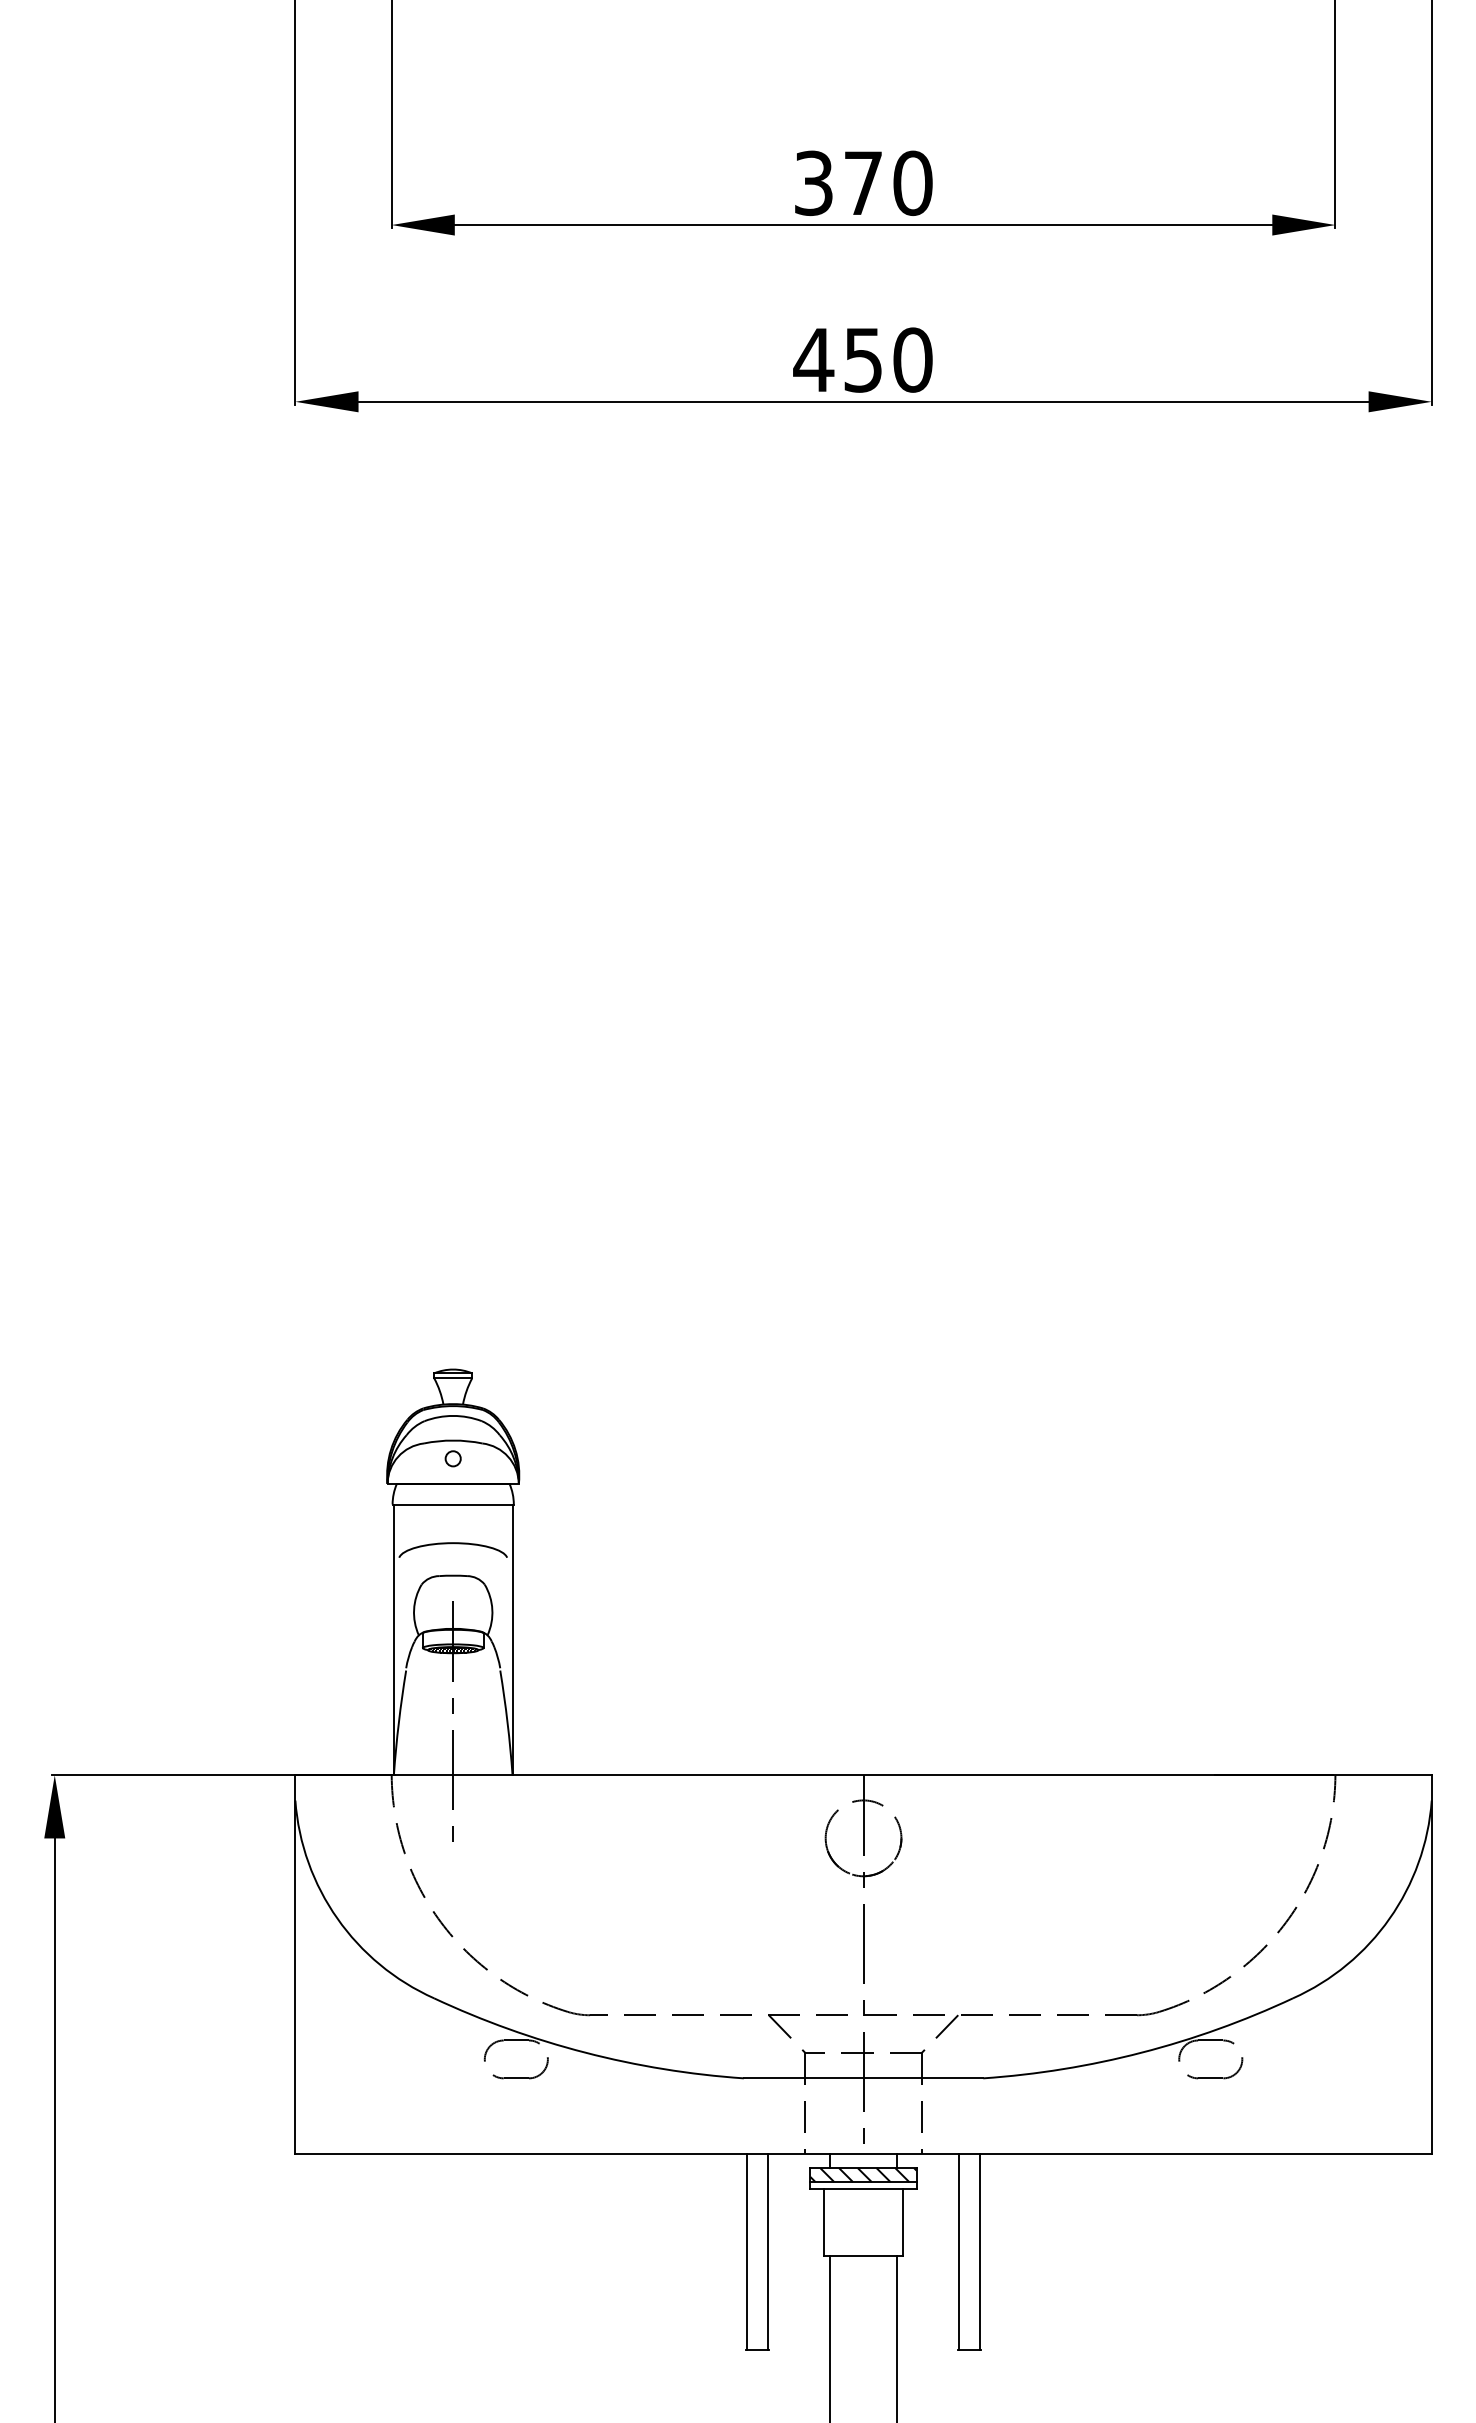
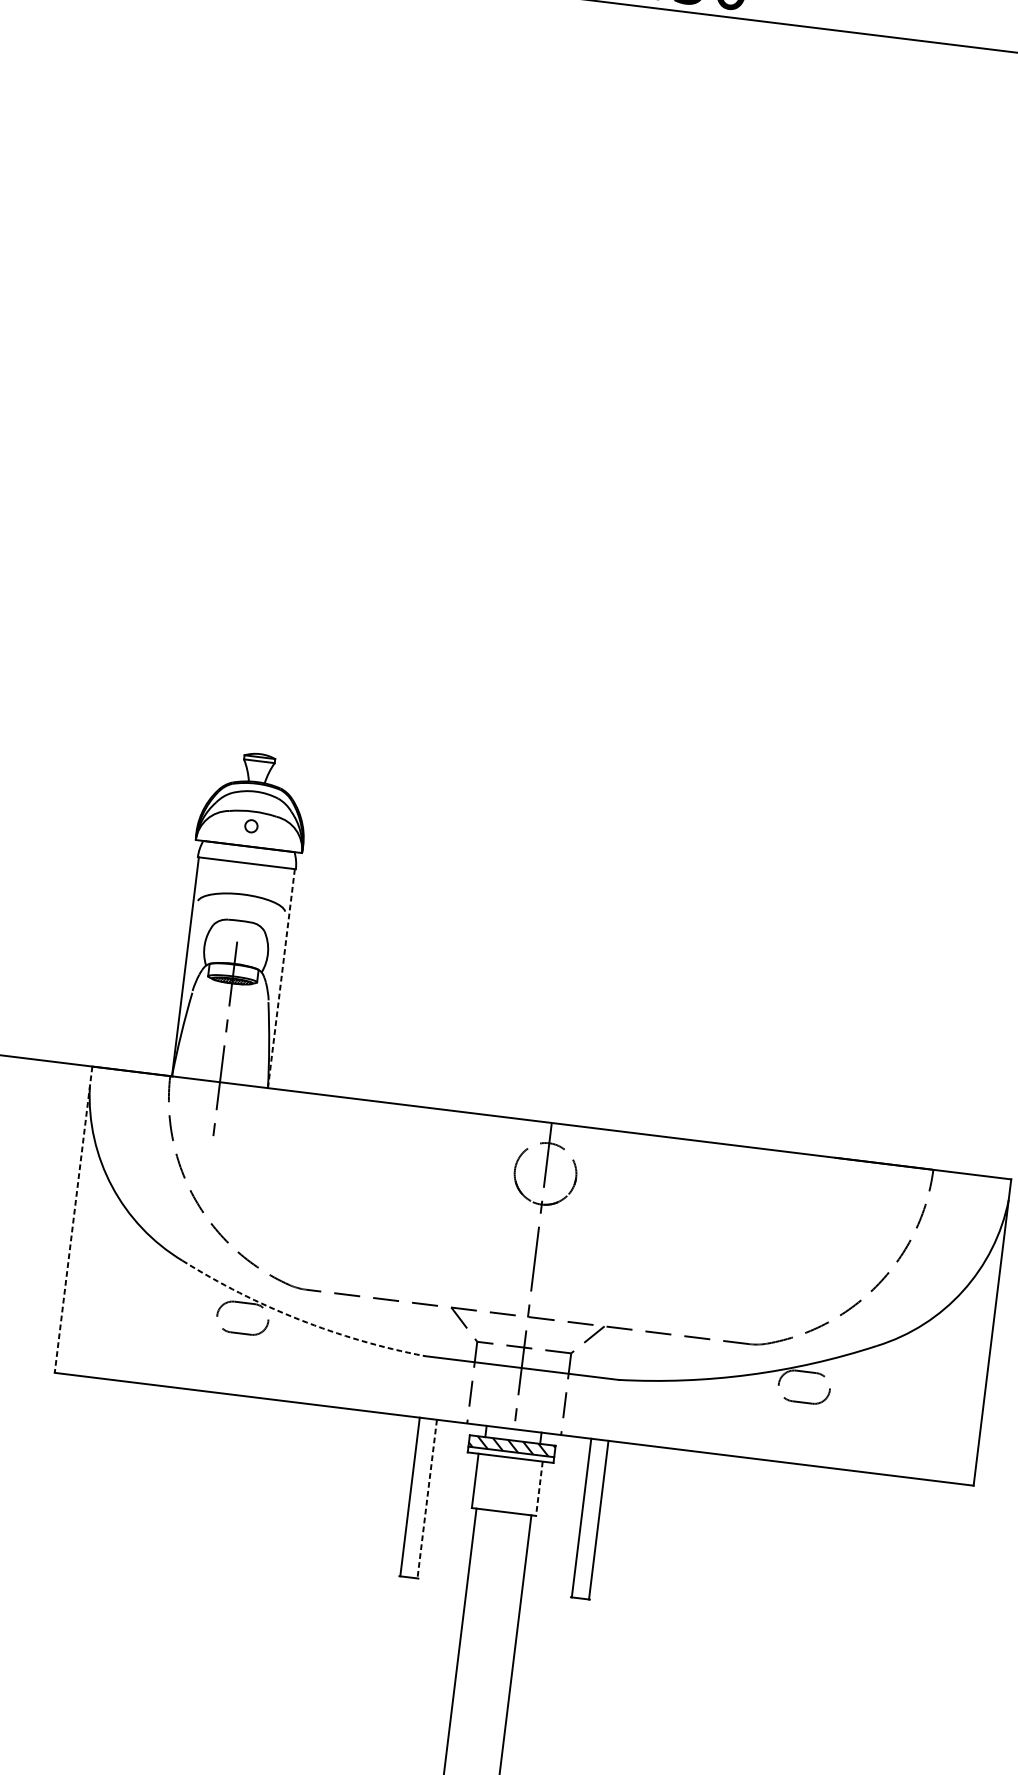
line: (512, 1640) -> (281, 979), solid -> dashed
line: (295, 1965) -> (73, 1220), solid -> dashed
arc: (585, 2052) -> (299, 1319), solid -> dashed
line: (903, 2222) -> (539, 1488), solid -> dashed
line: (768, 2252) -> (427, 1499), solid -> dashed

